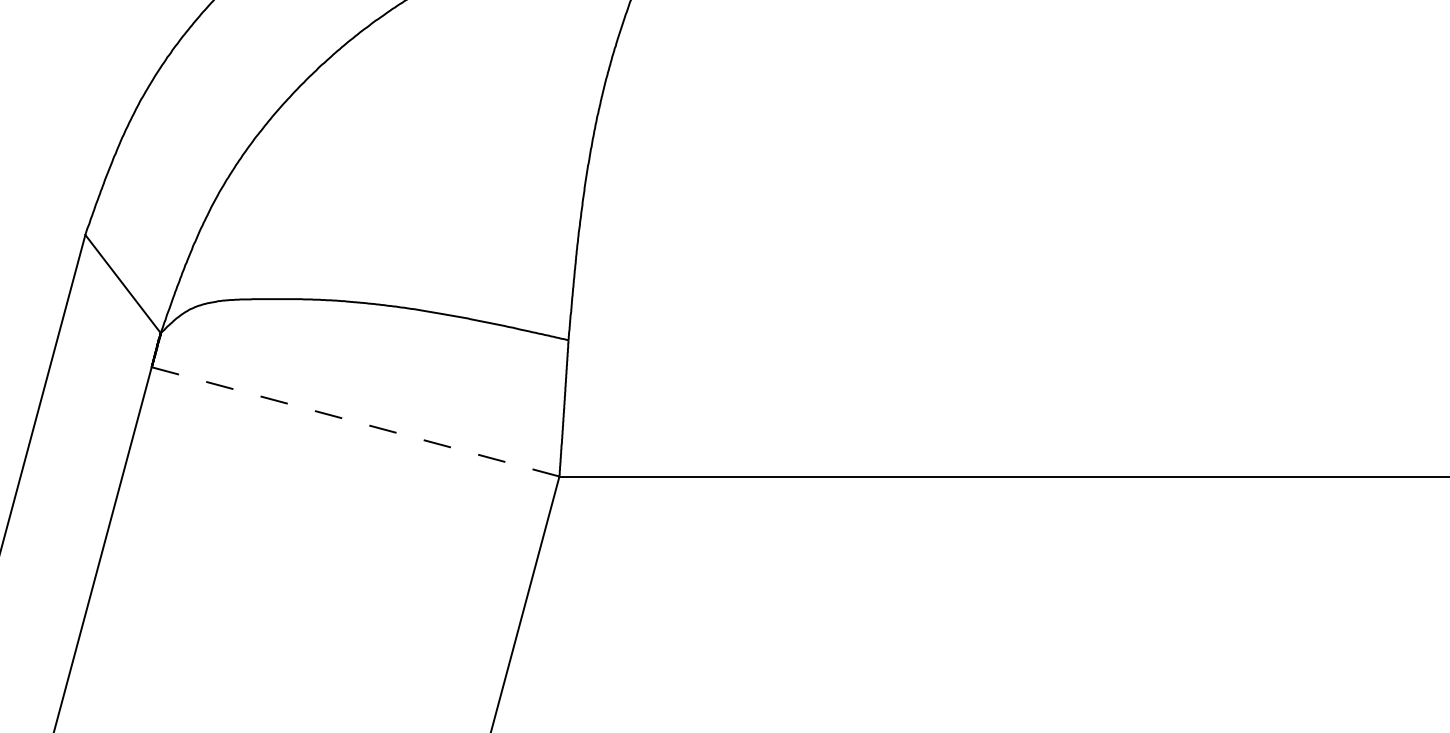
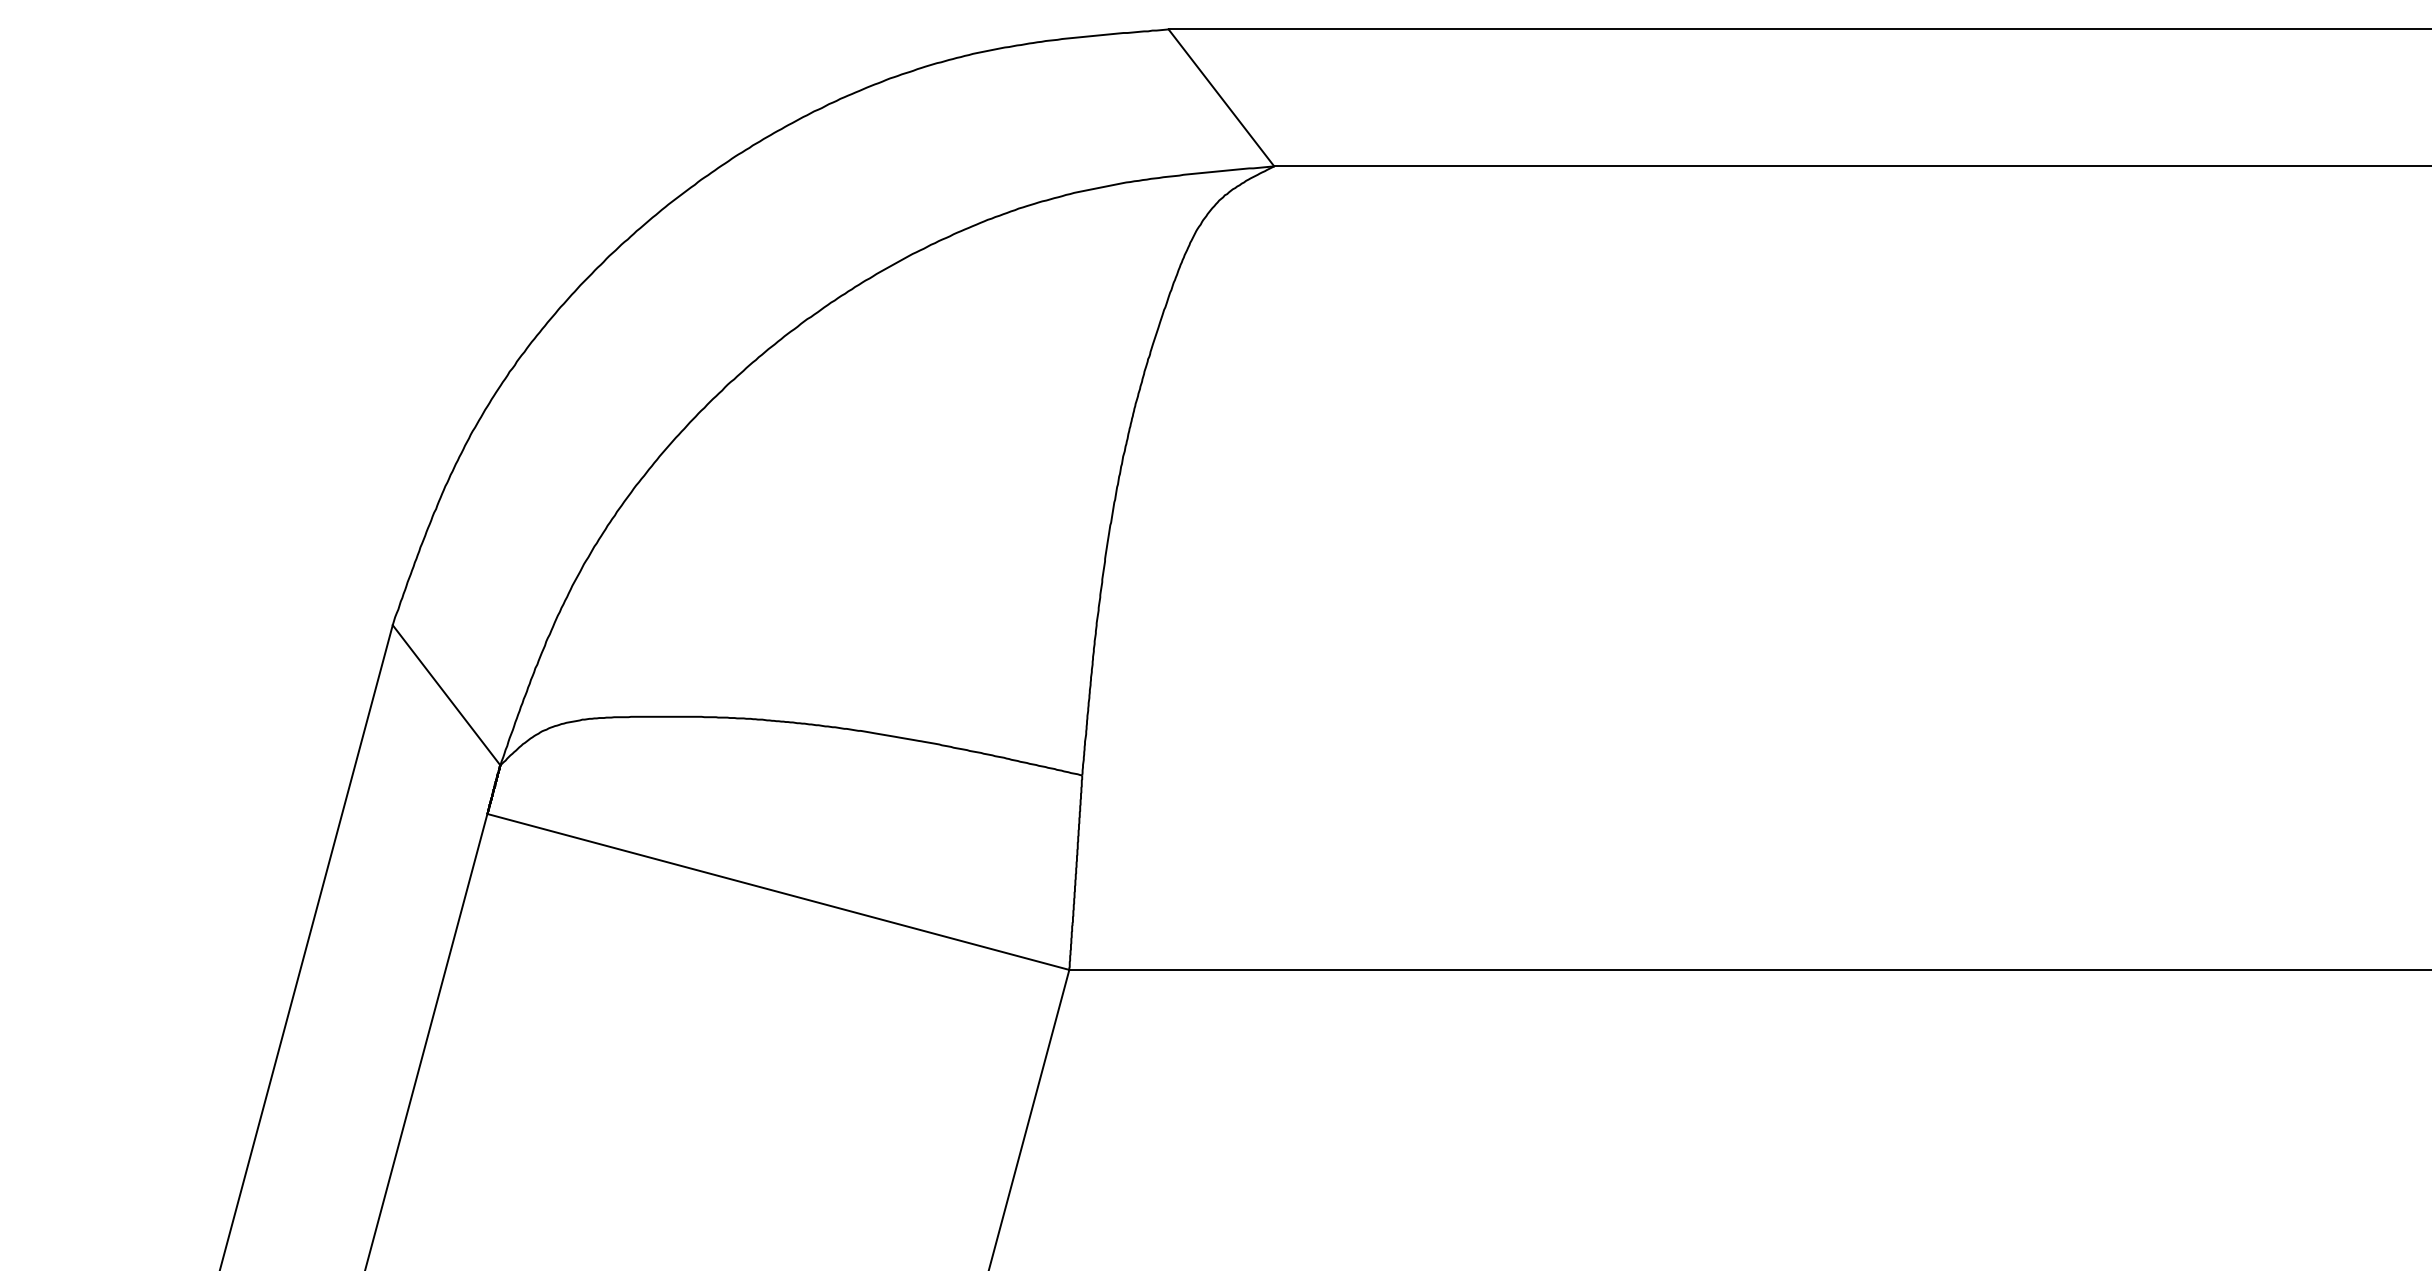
line: (355, 422) -> (778, 892), dashed -> solid

